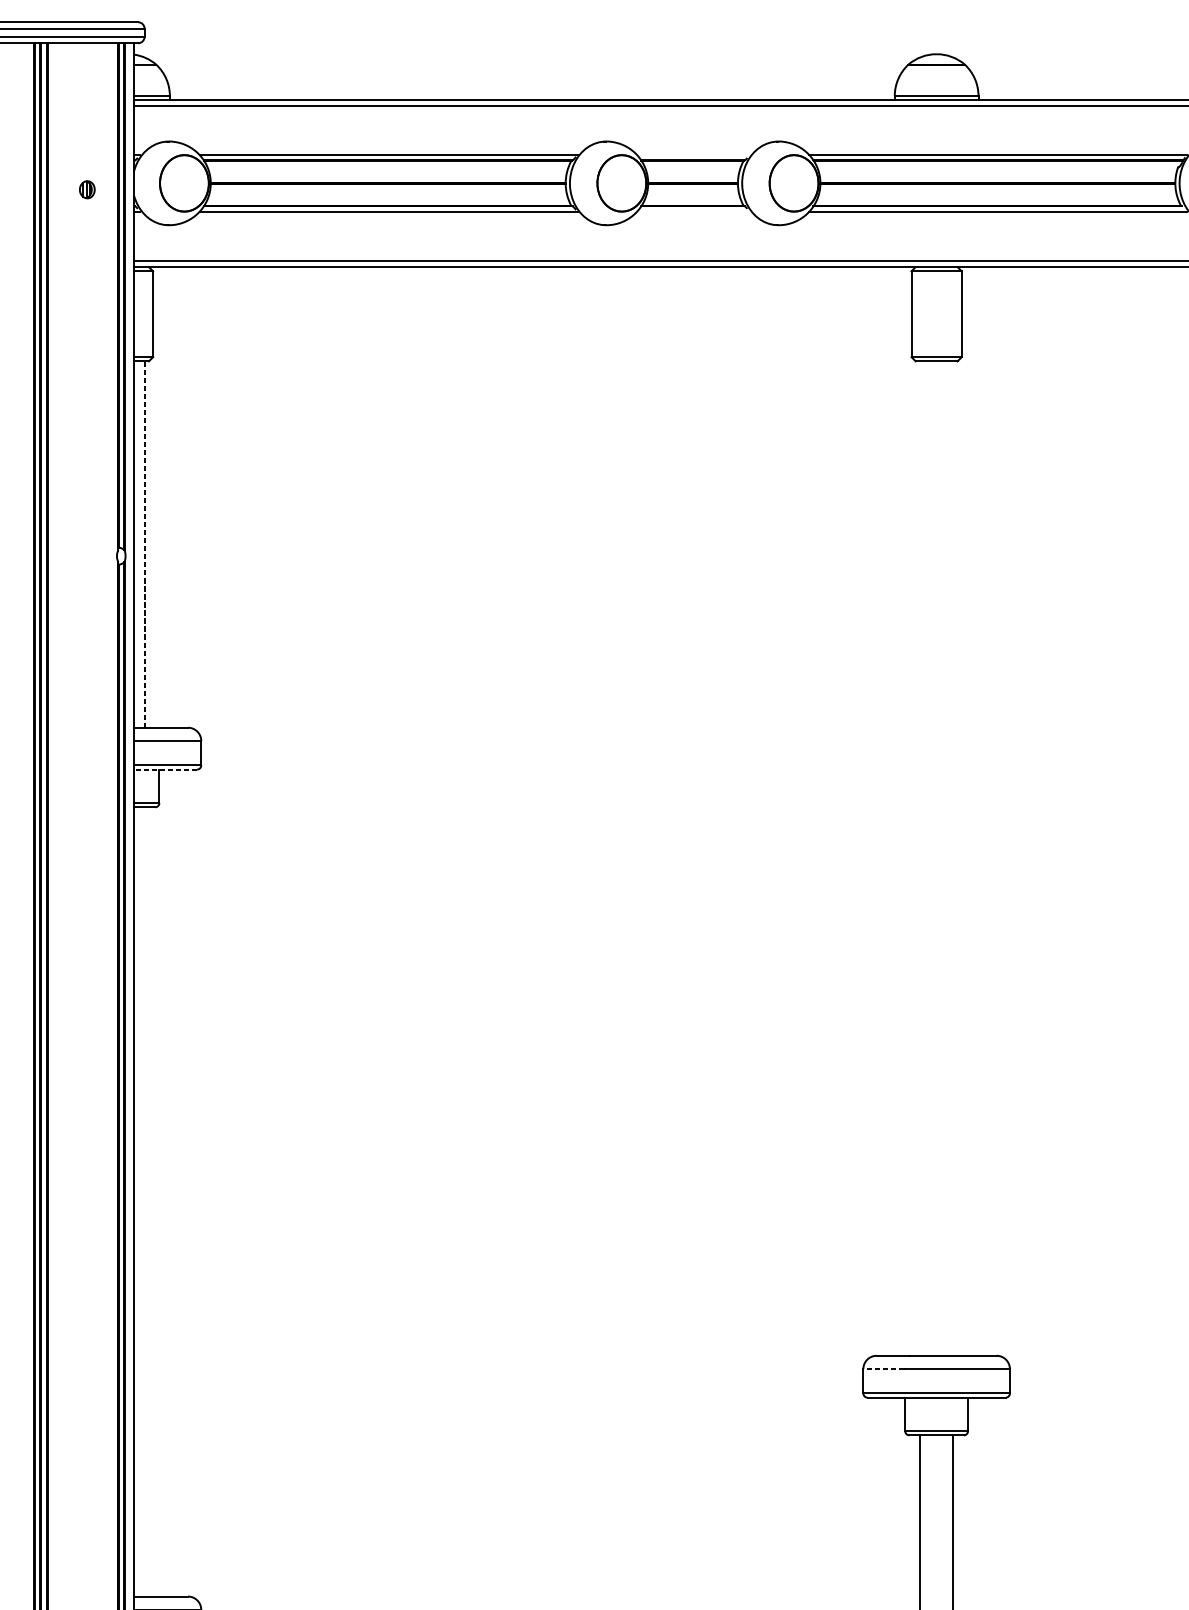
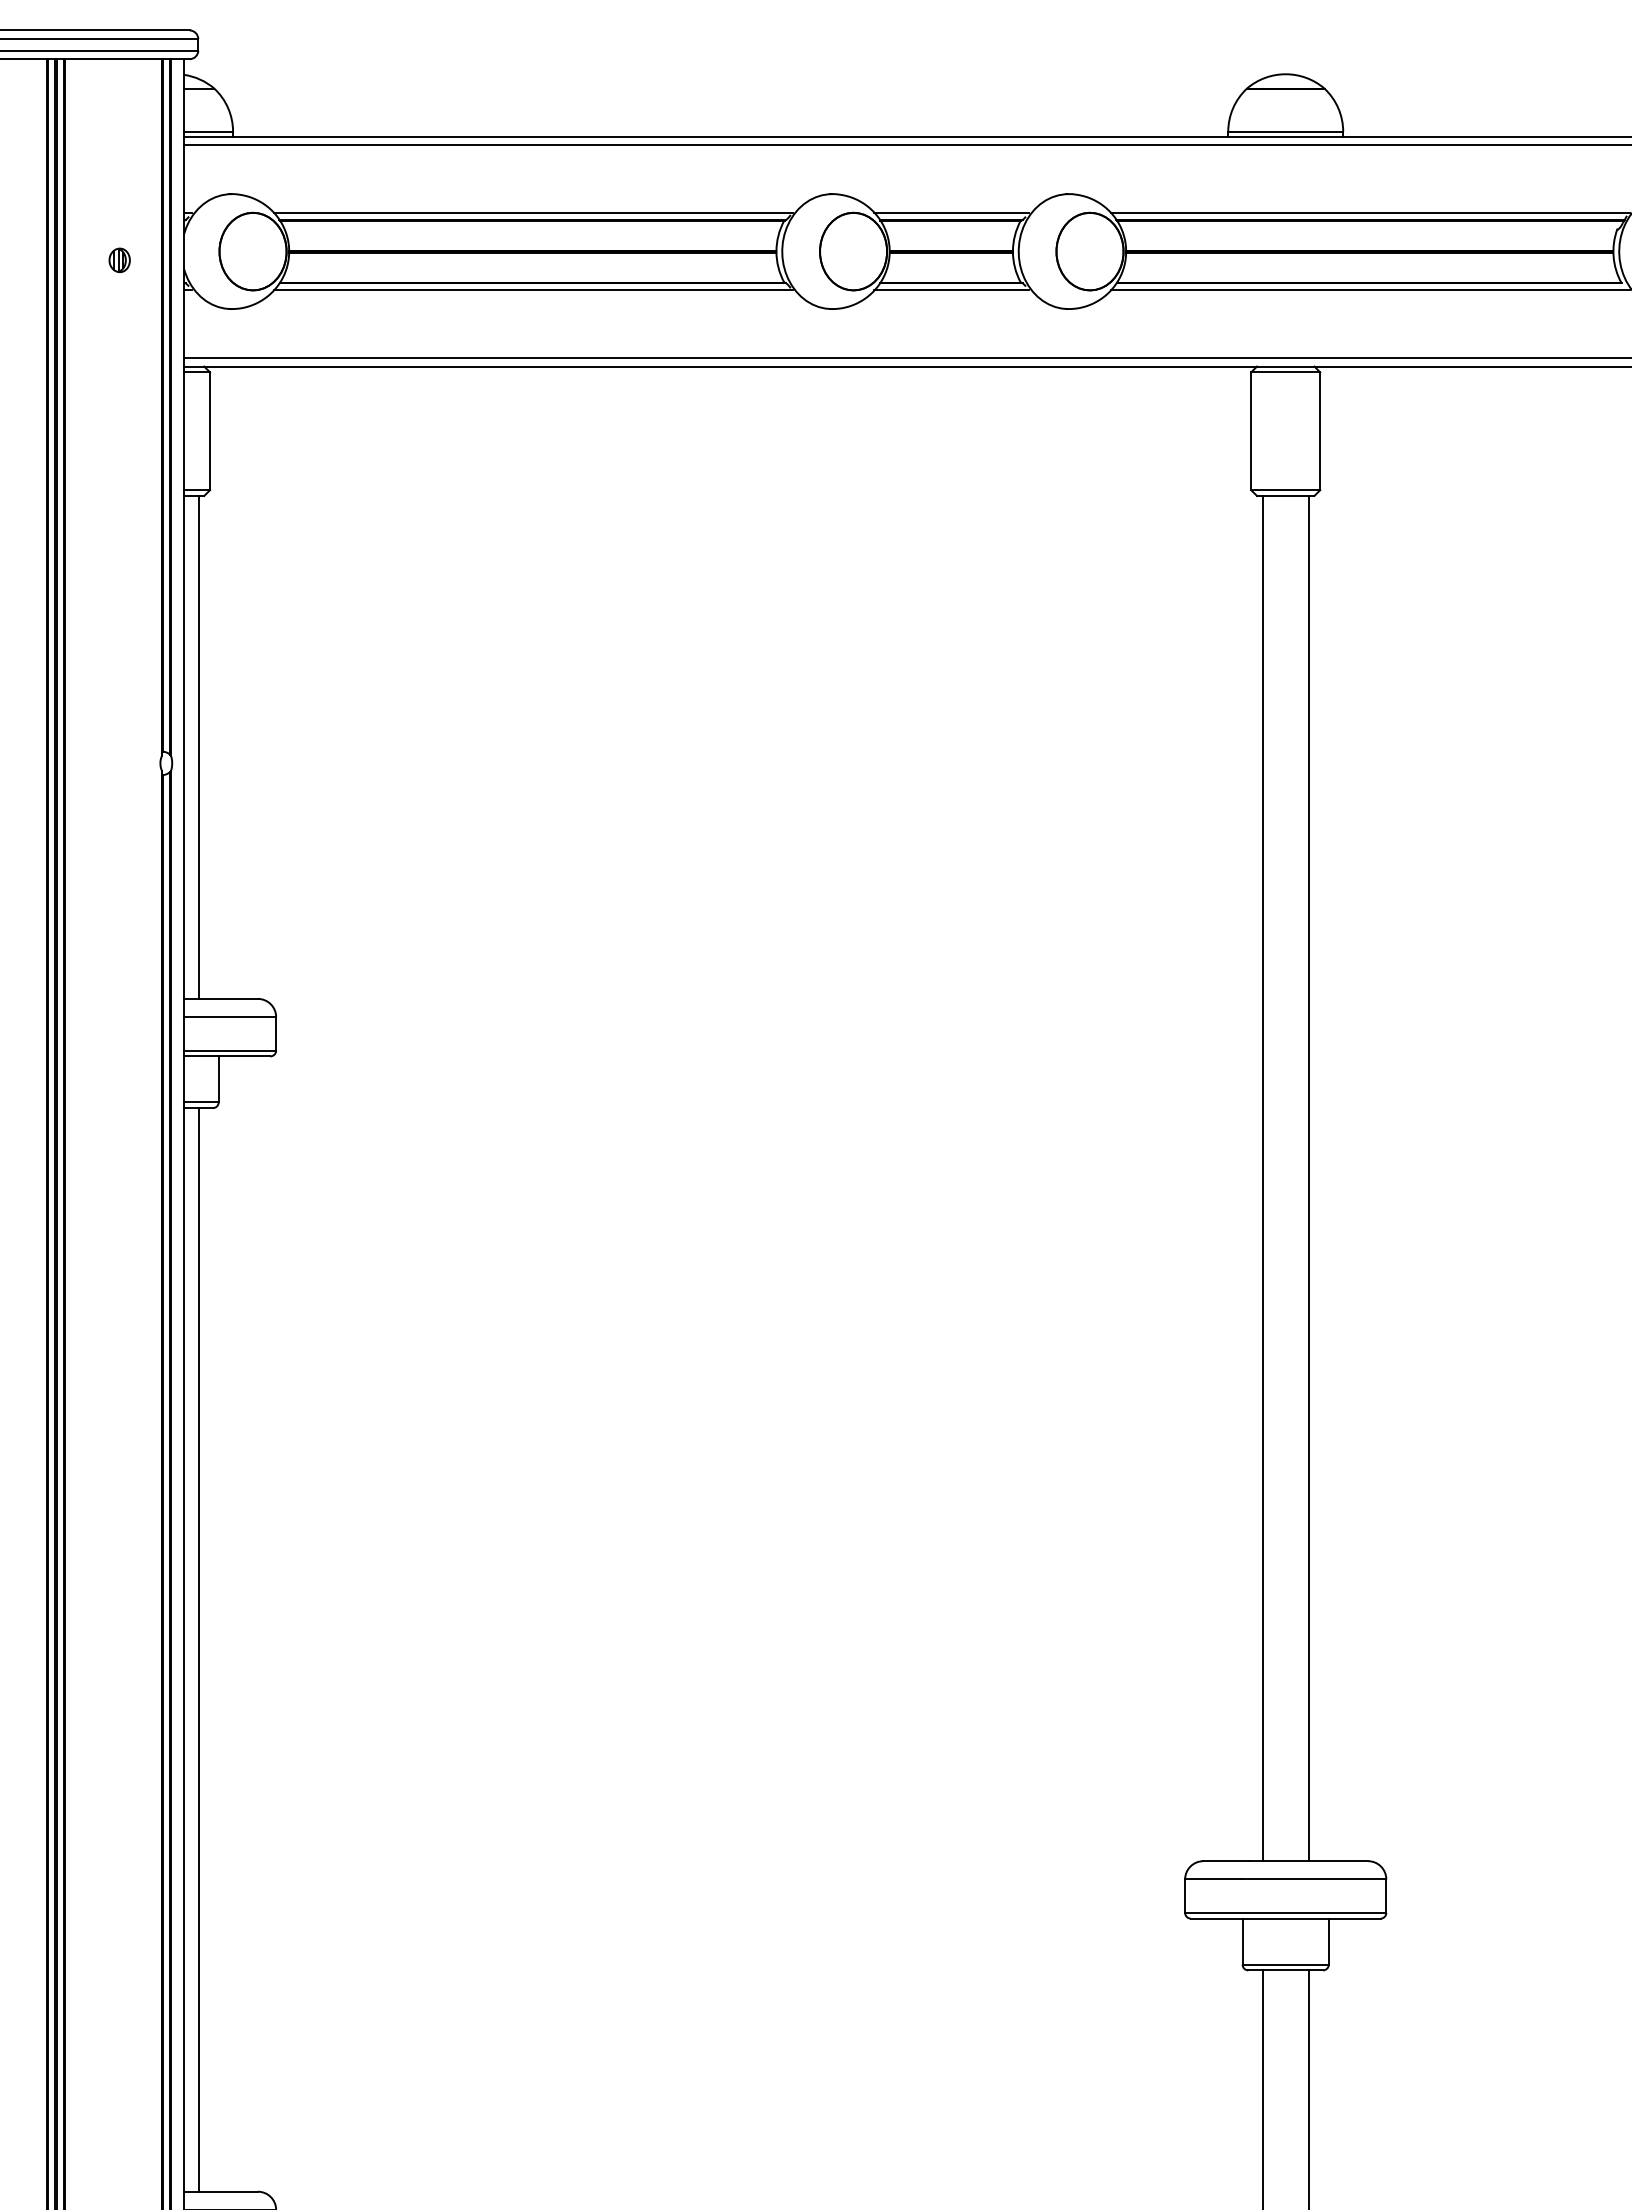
line: (693, 154) -> (951, 212), added
line: (693, 211) -> (951, 290), added
line: (144, 543) -> (198, 746), dashed -> solid
line: (165, 769) -> (226, 1056), dashed -> solid
line: (919, 858) -> (1262, 1178), added
line: (953, 858) -> (1308, 1178), added
line: (144, 1201) -> (198, 1649), added
line: (883, 1369) -> (1212, 1879), dashed -> solid

